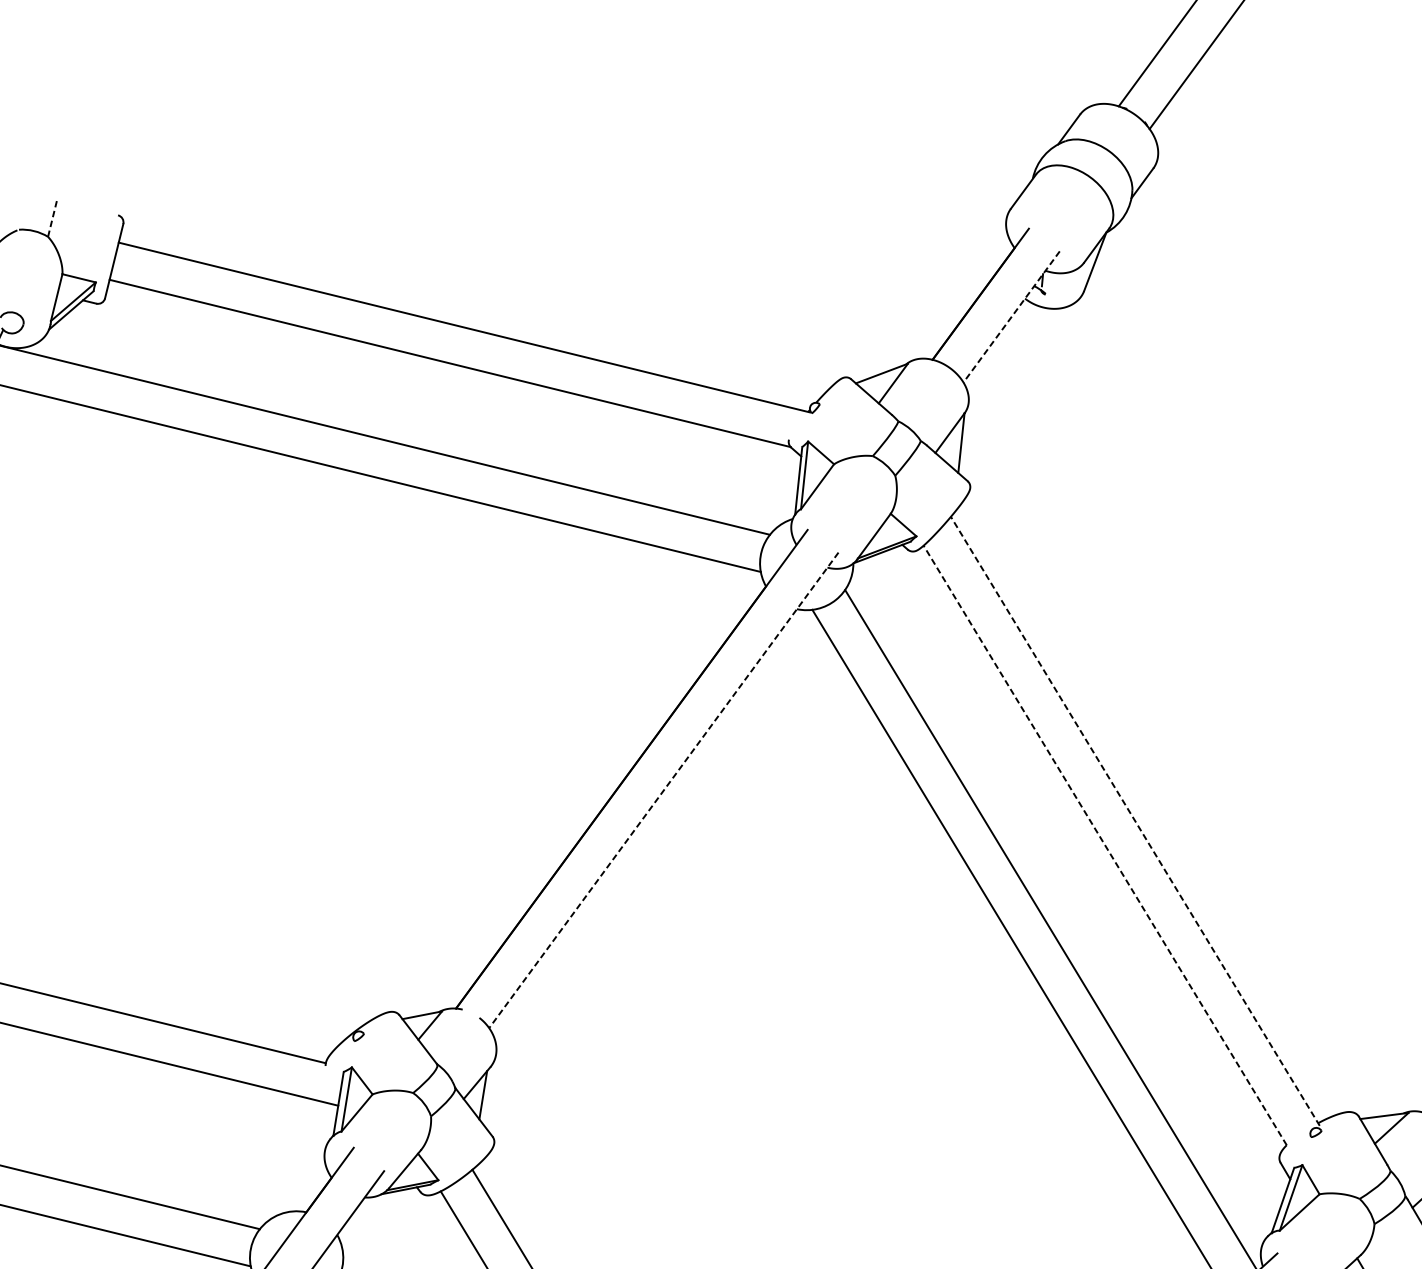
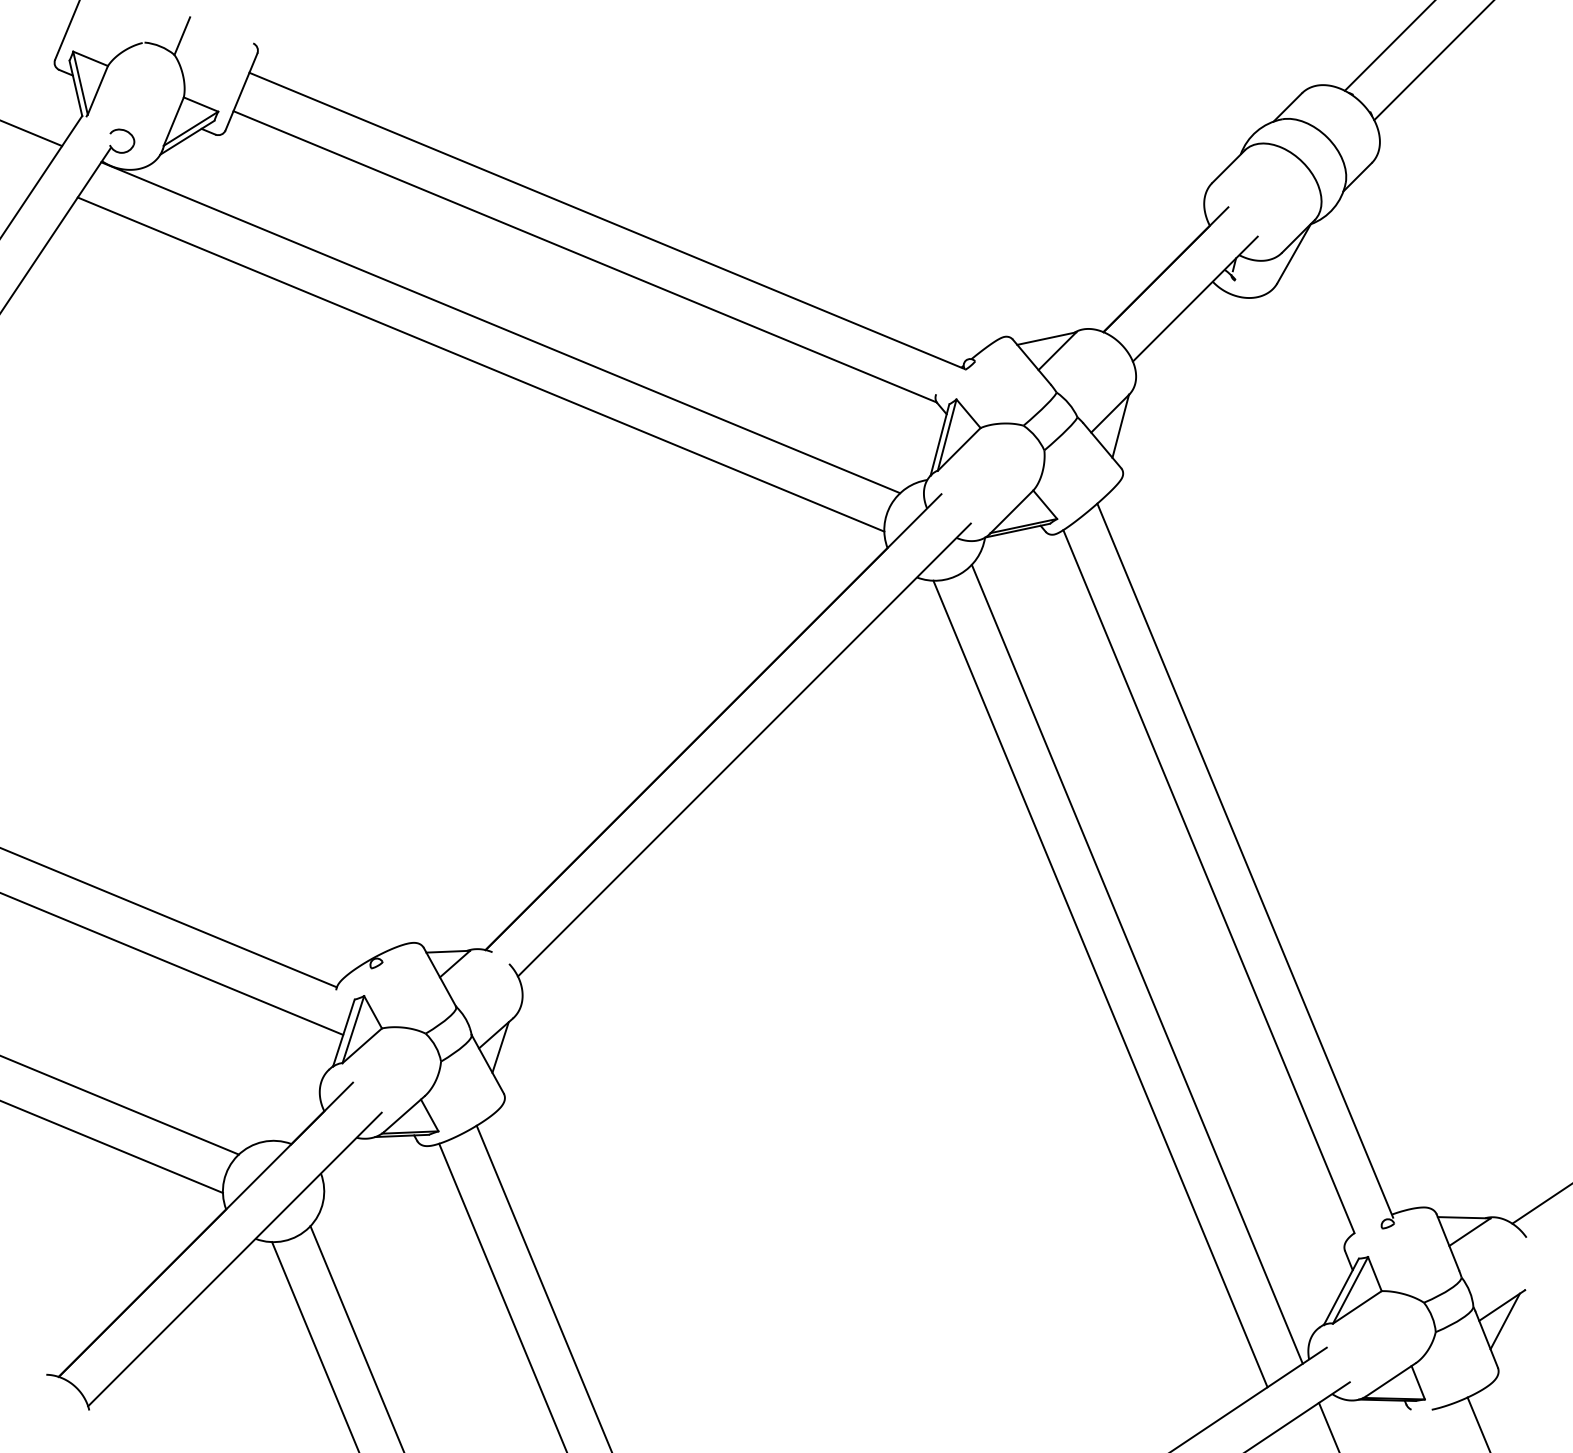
line: (52, 218) -> (182, 35), dashed -> solid
line: (1010, 317) -> (1194, 299), dashed -> solid
line: (664, 790) -> (744, 750), dashed -> solid
line: (1135, 821) -> (1245, 860), dashed -> solid
line: (1104, 845) -> (1208, 881), dashed -> solid

